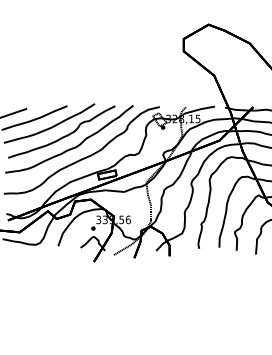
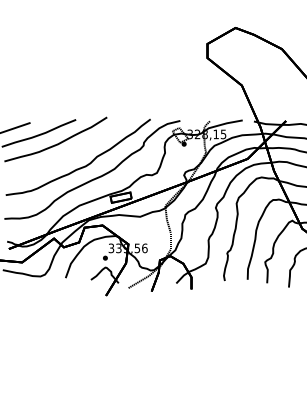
curve: (64, 135) -> (72, 153), removed

